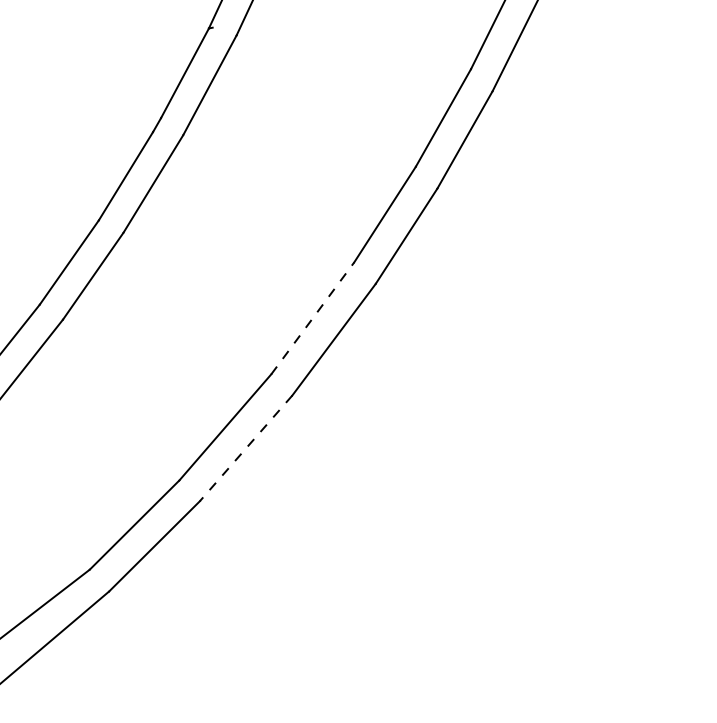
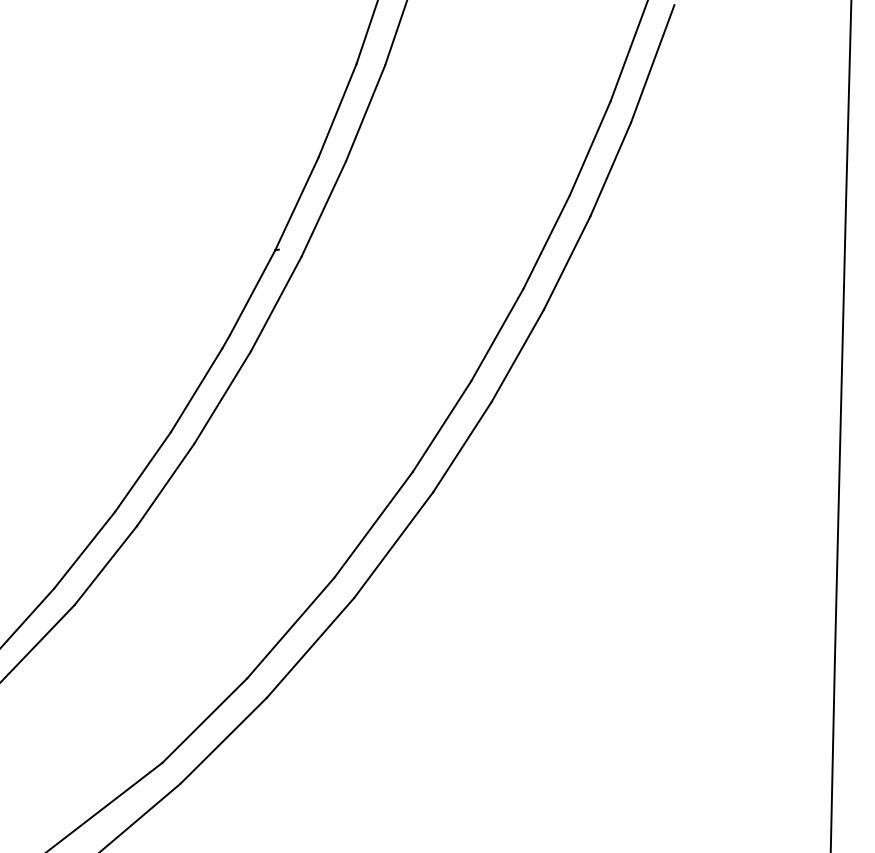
line: (312, 317) -> (373, 524), dashed -> solid
line: (246, 448) -> (310, 648), dashed -> solid

